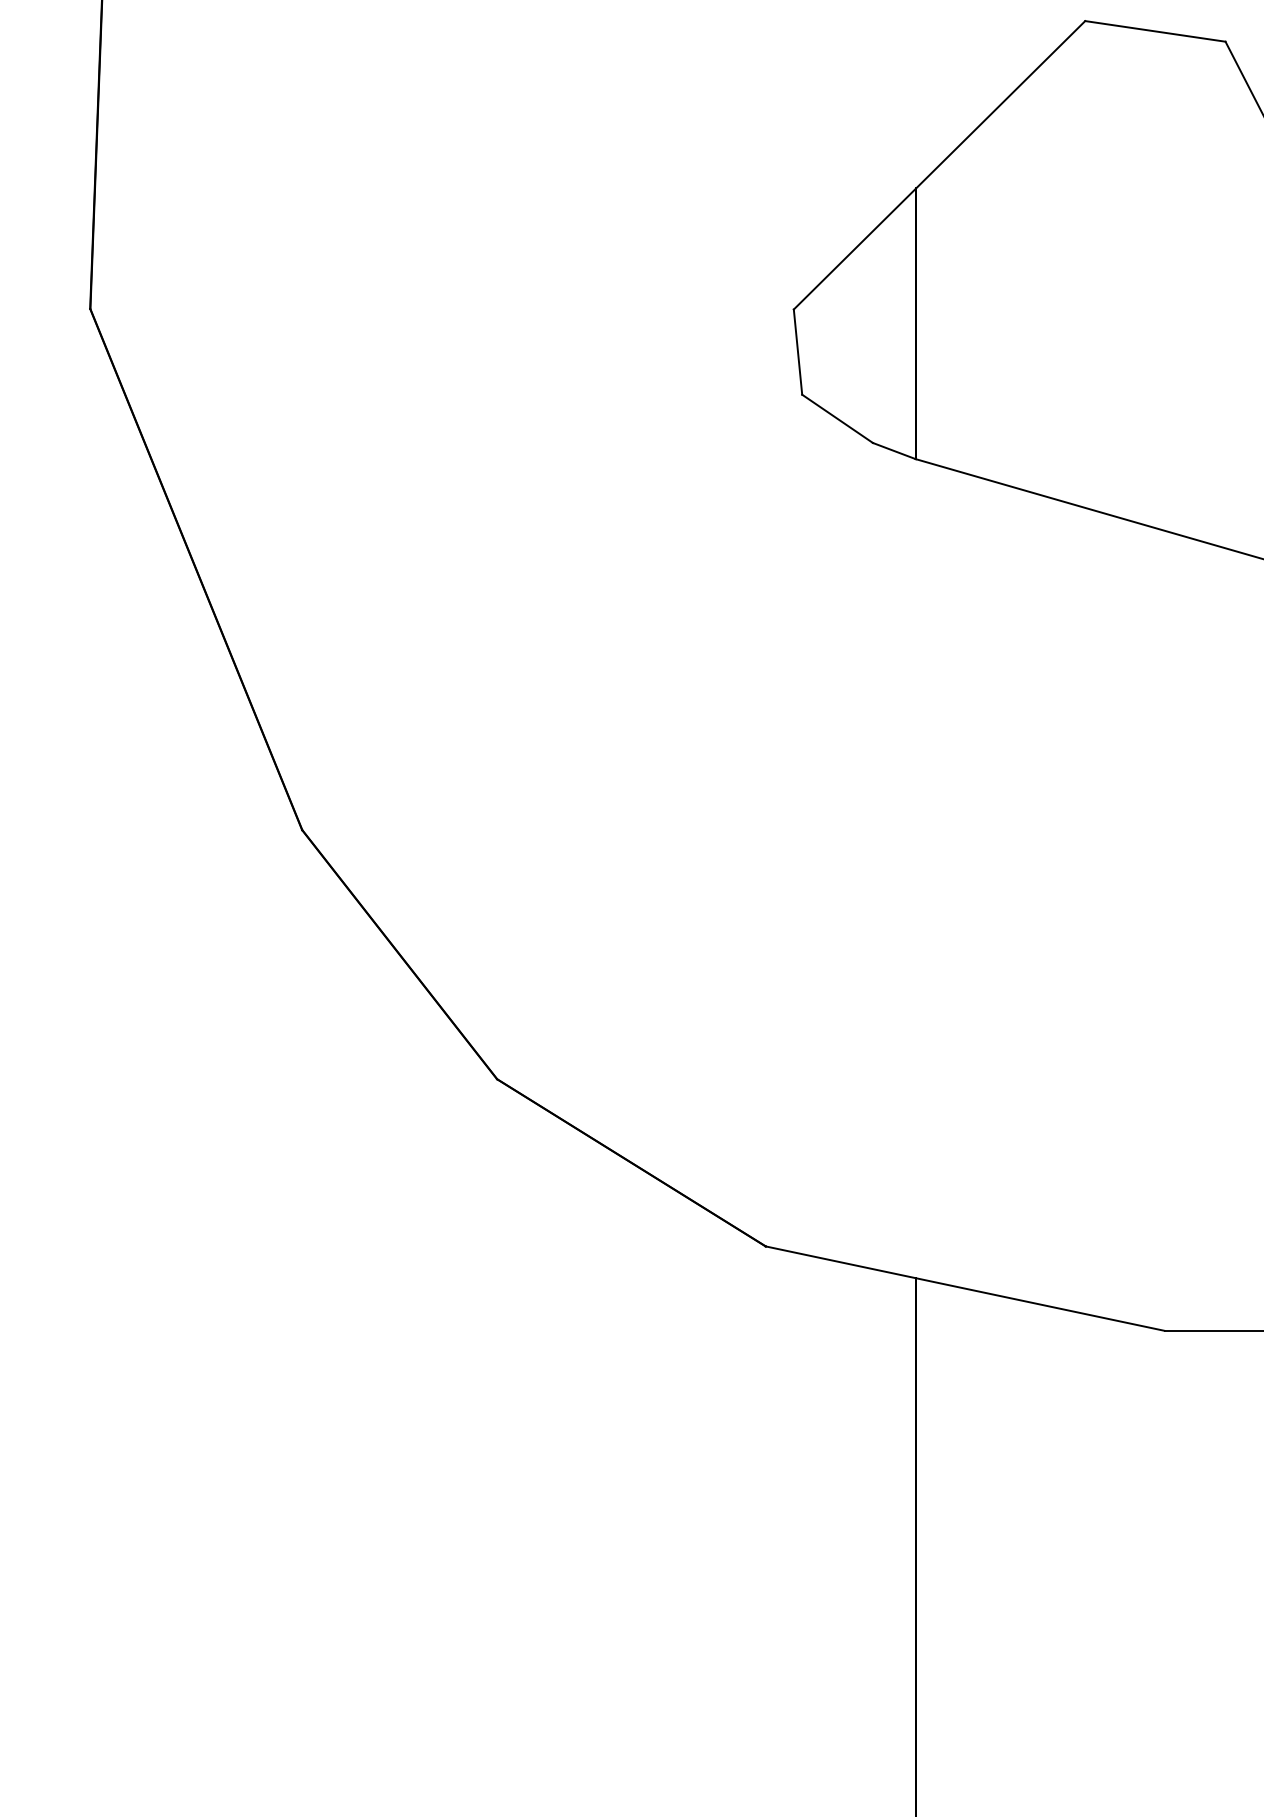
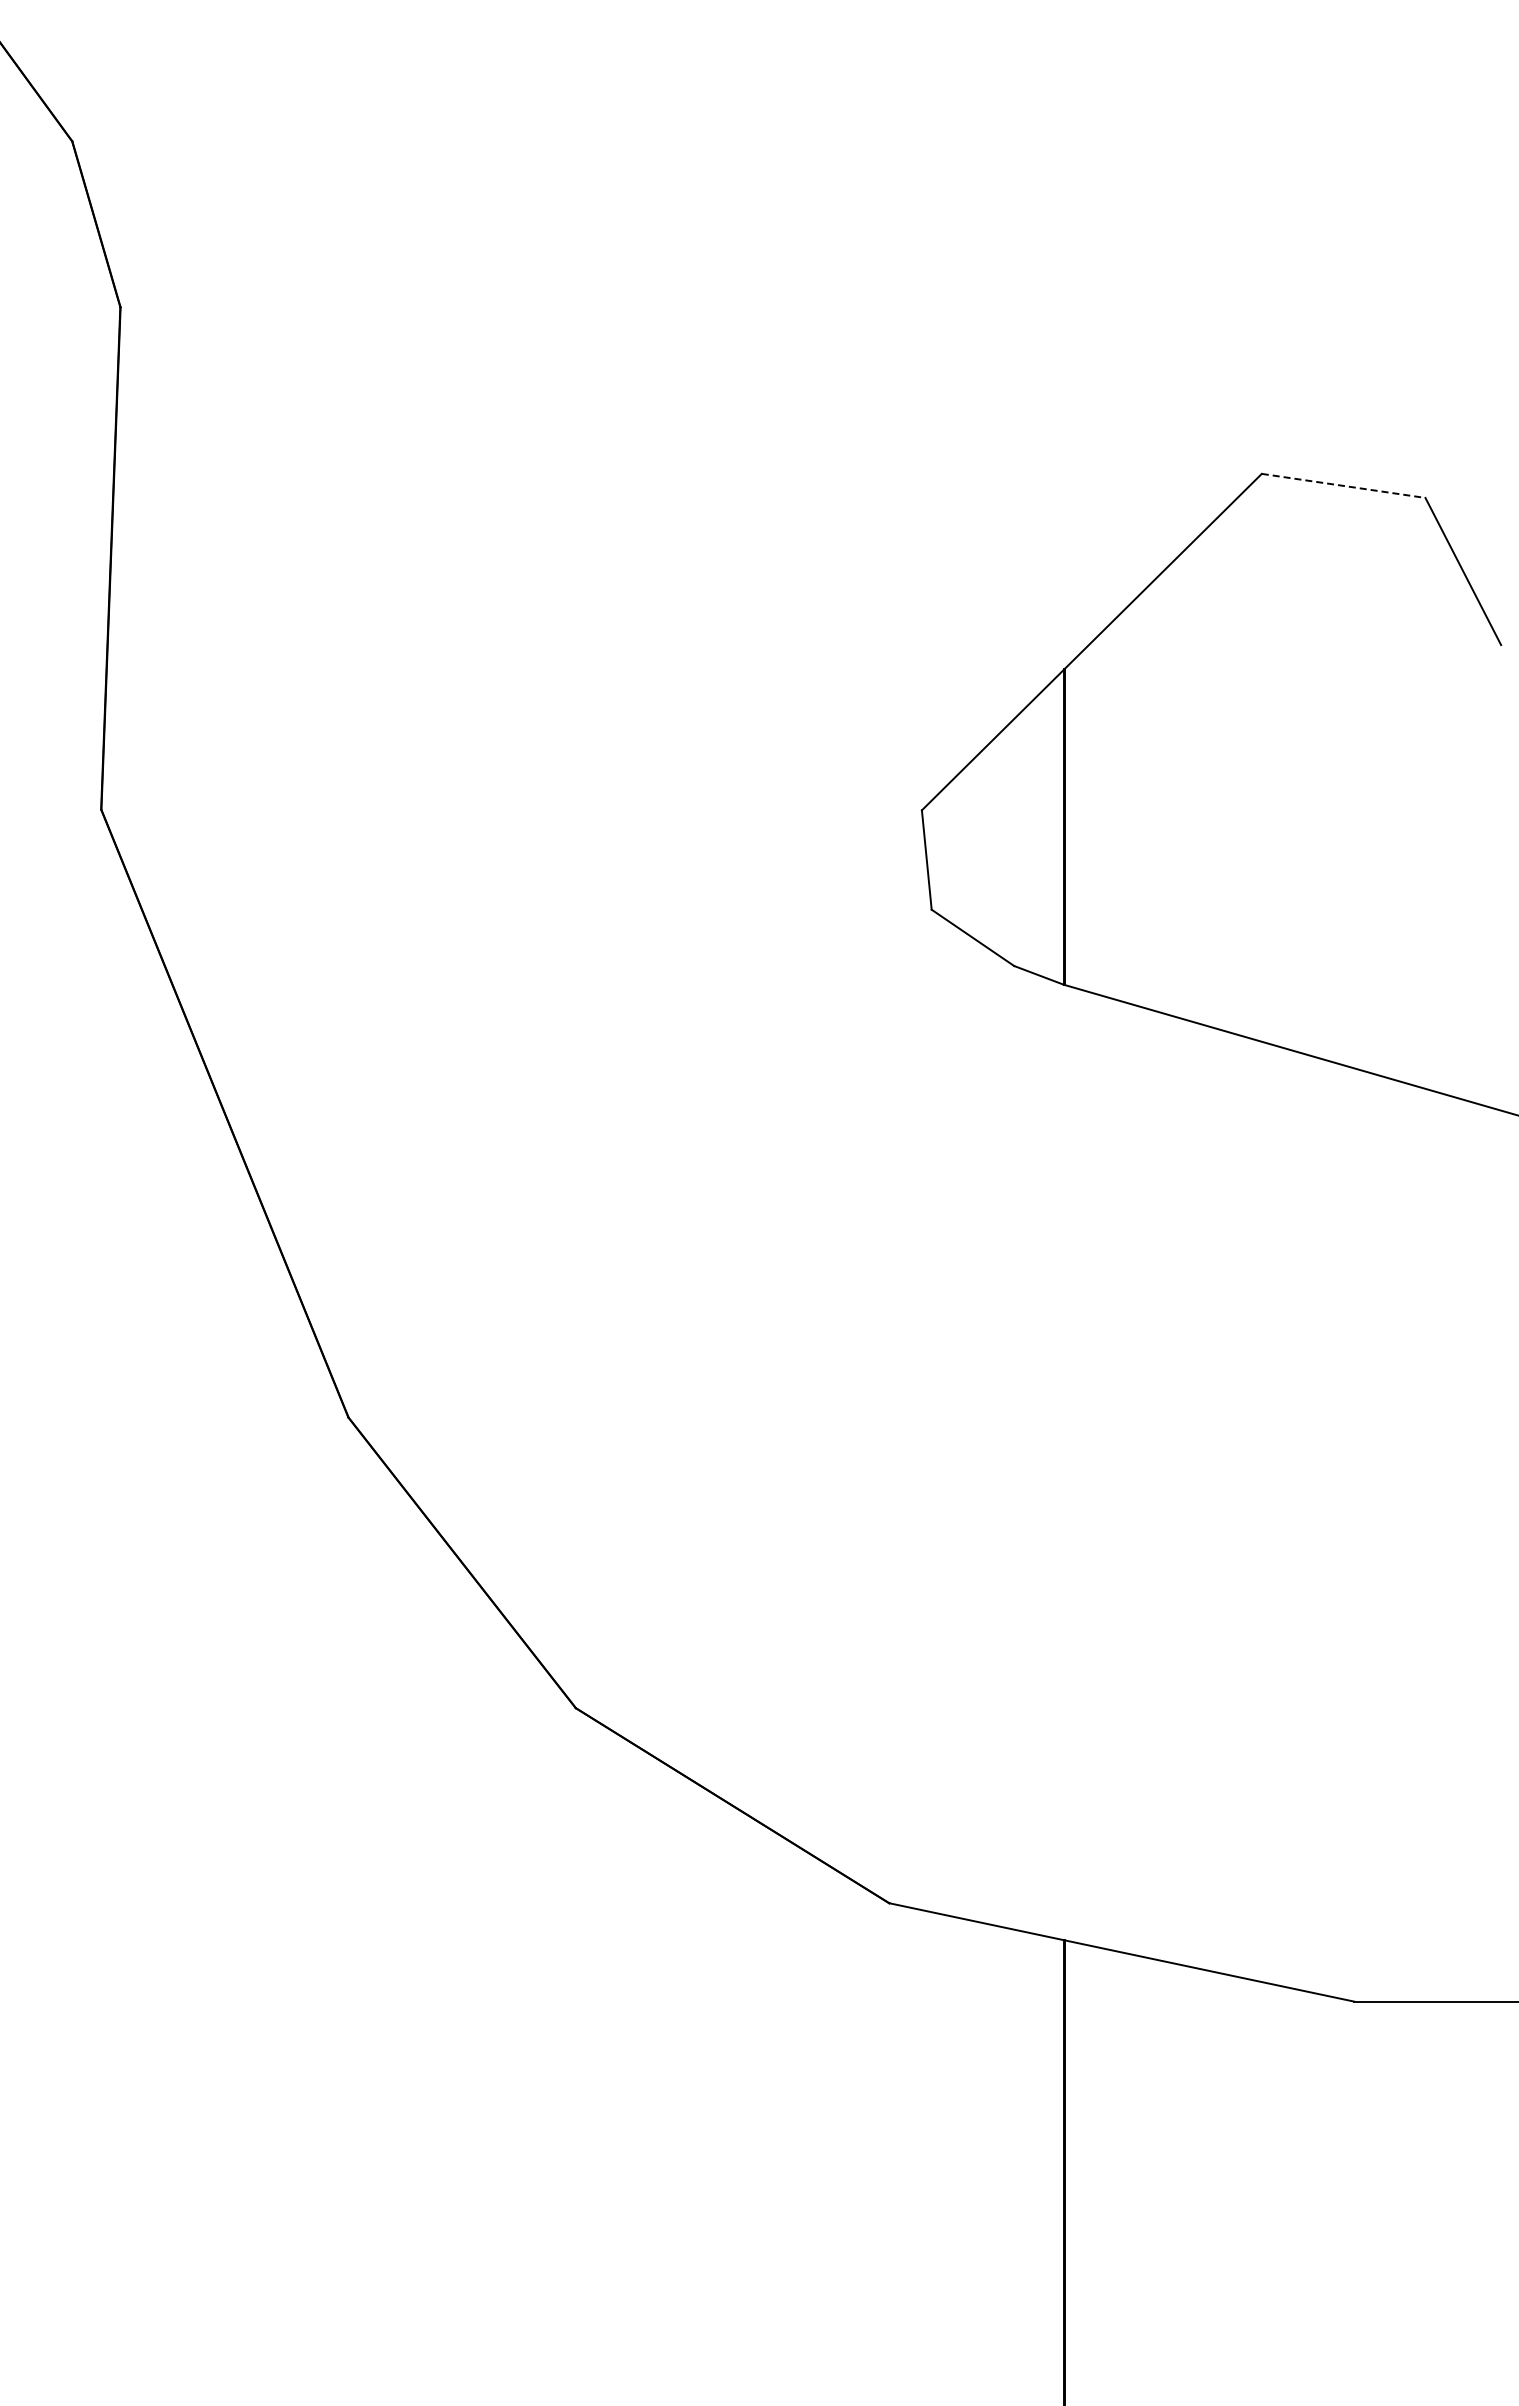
line: (1155, 31) -> (1343, 485), solid -> dashed

